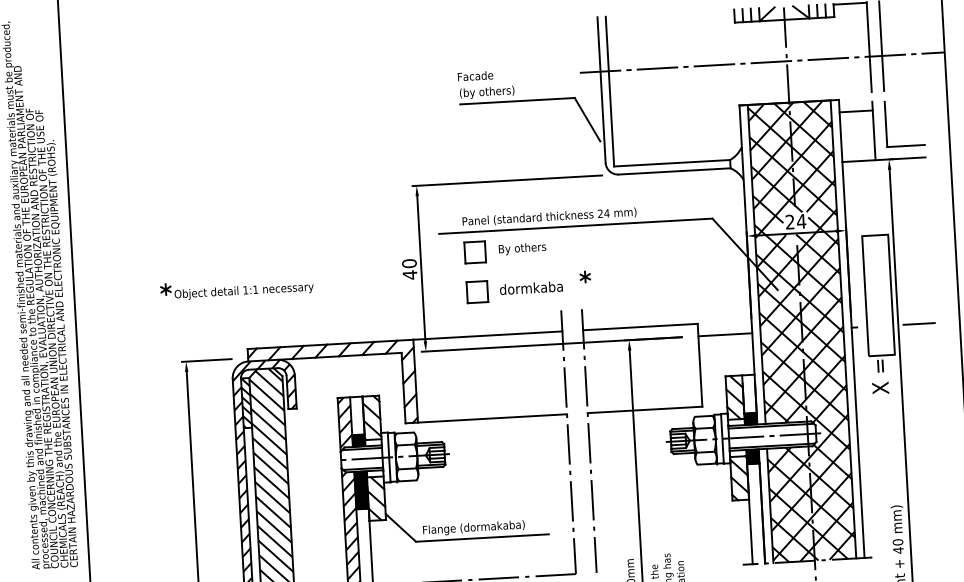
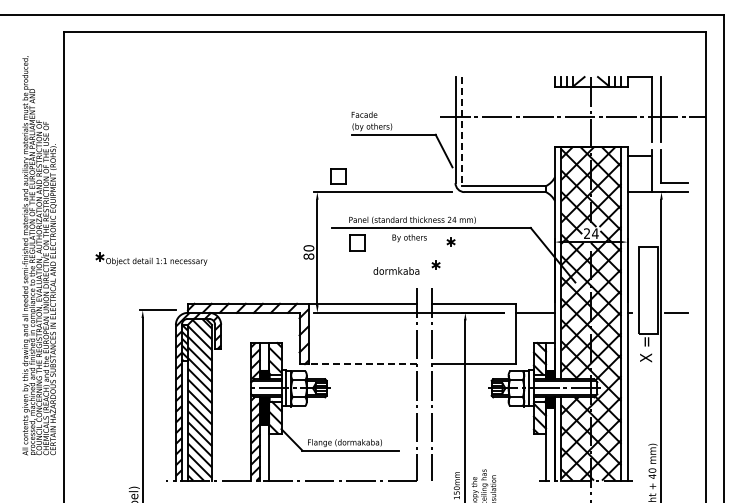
line: (609, 91) -> (461, 131), solid -> dashed
part: (603, 243) -> (450, 241), added
text: (522, 249) -> (409, 238), moved
text: (409, 274) -> (308, 256), 40 -> 80
part: (236, 287) -> (151, 258), moved
part: (477, 291) -> (338, 176), moved
line: (491, 418) -> (362, 364), solid -> dashed

